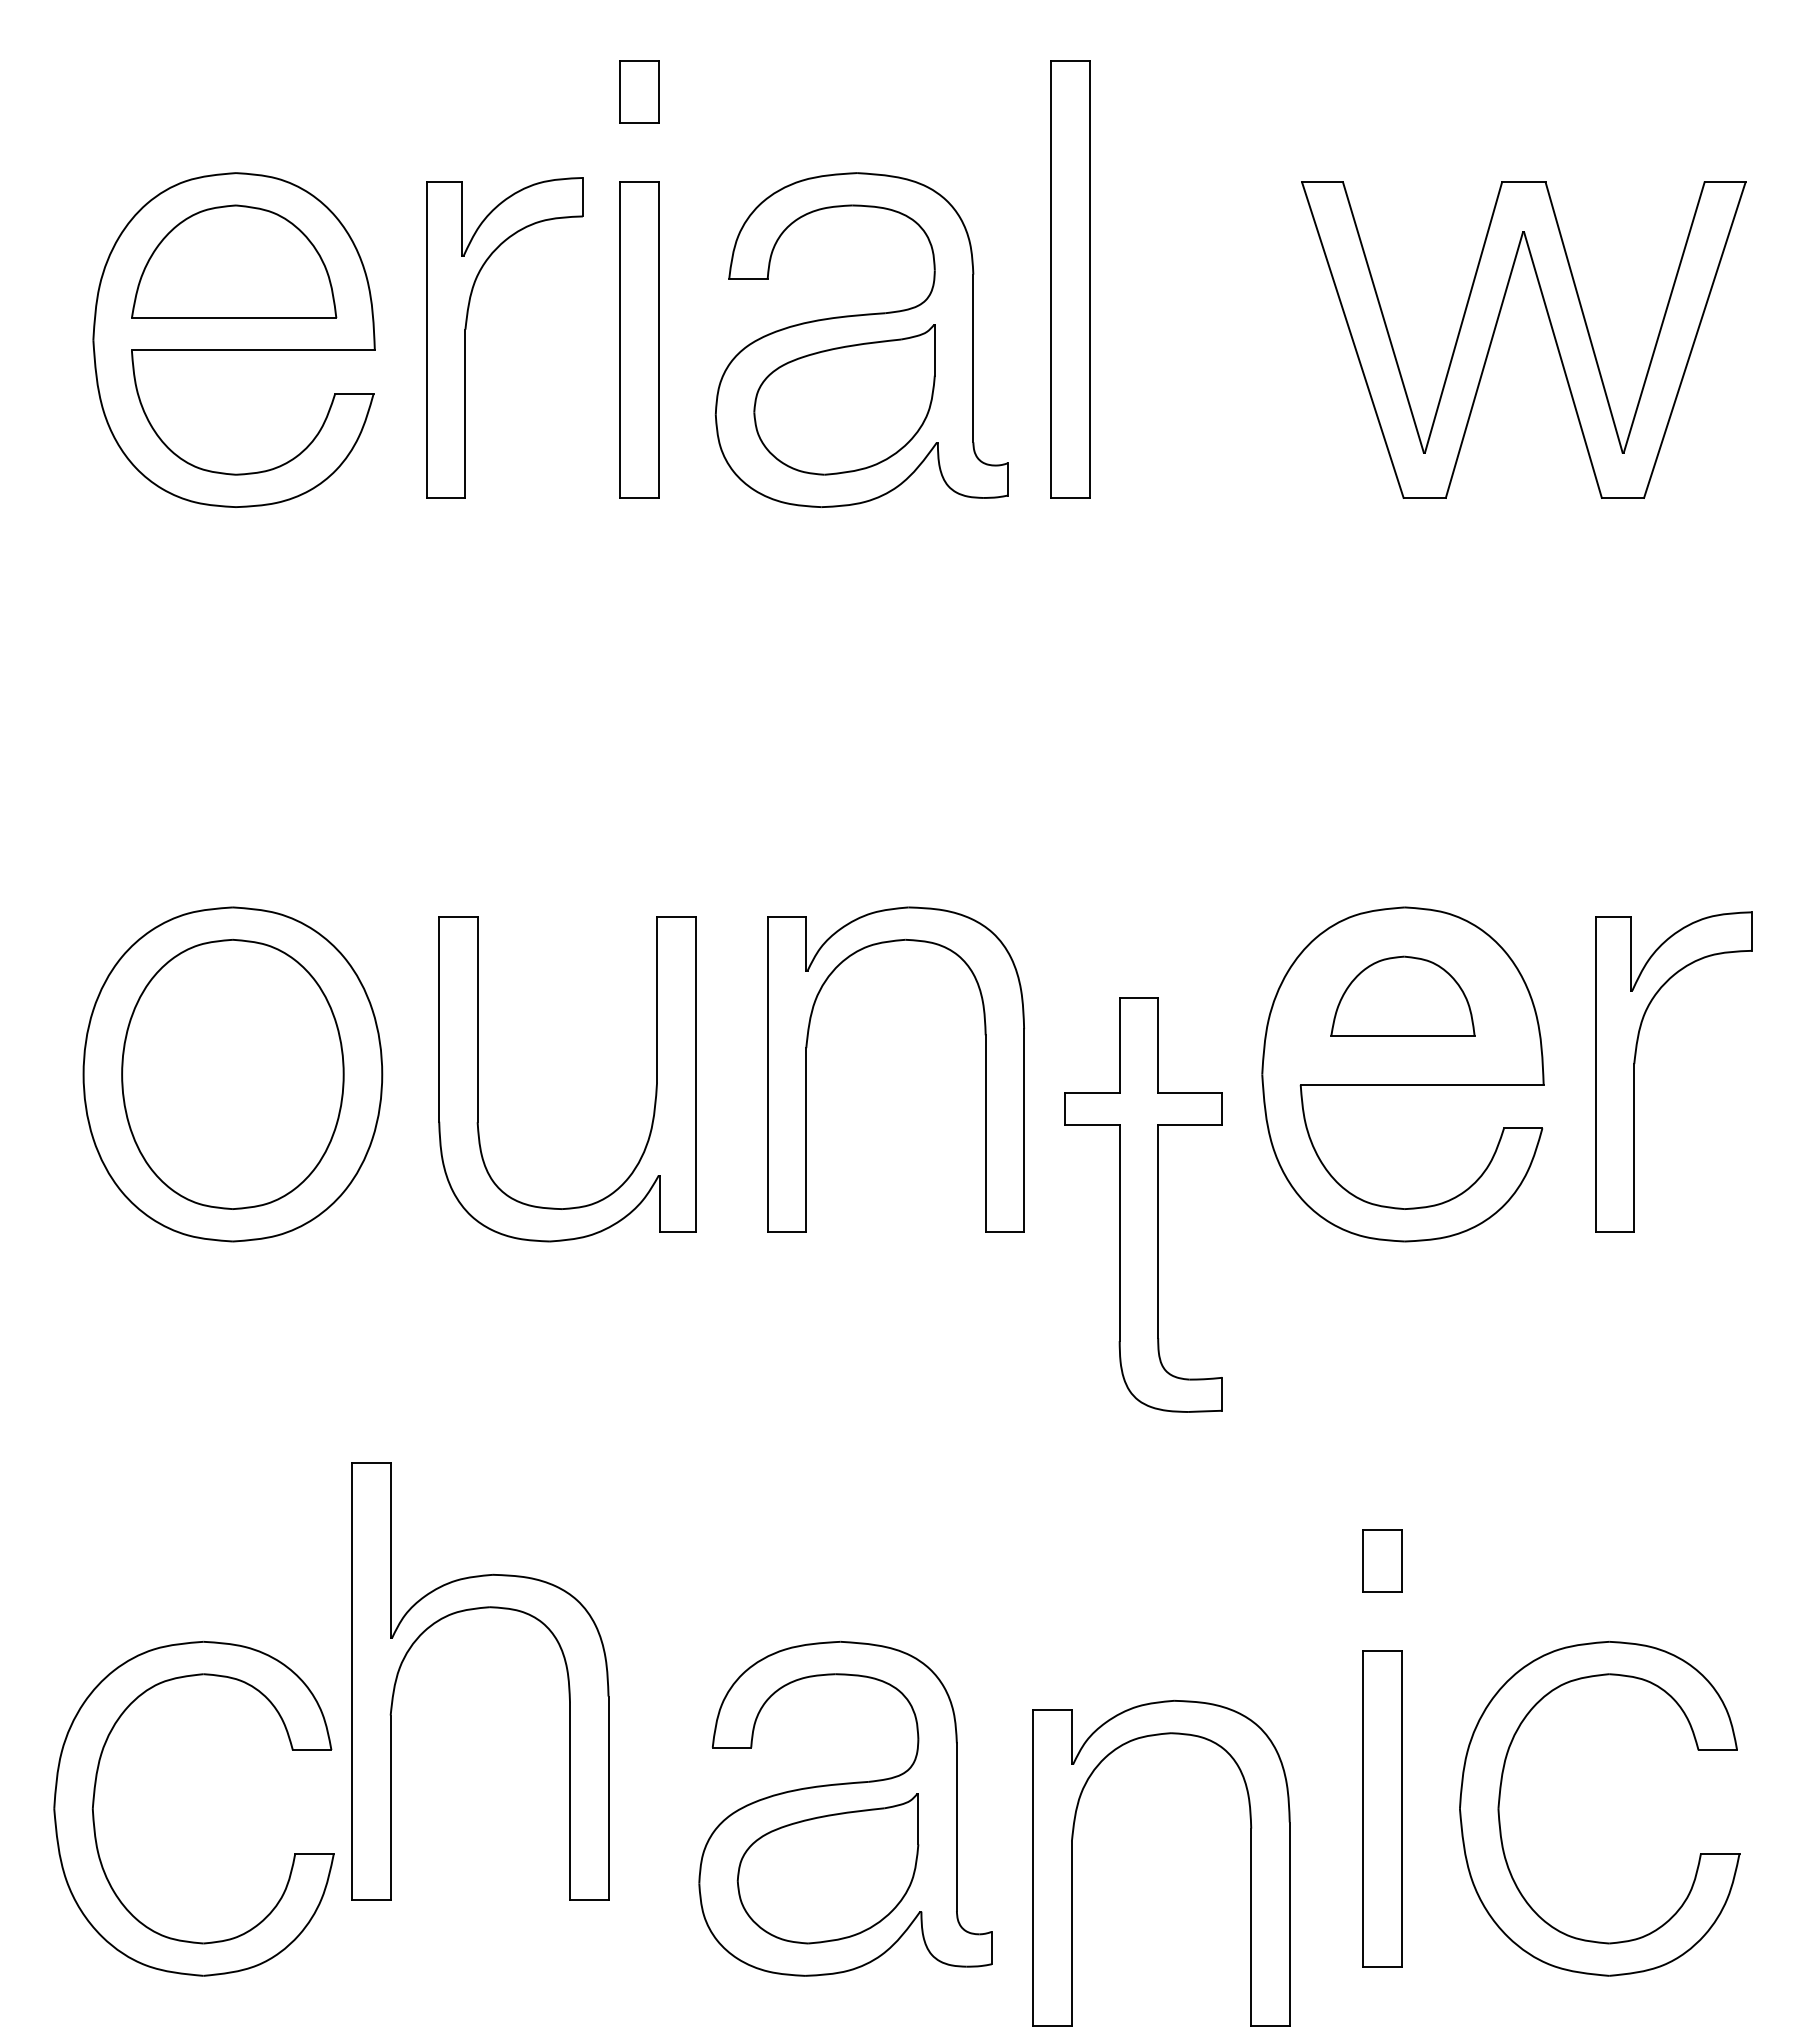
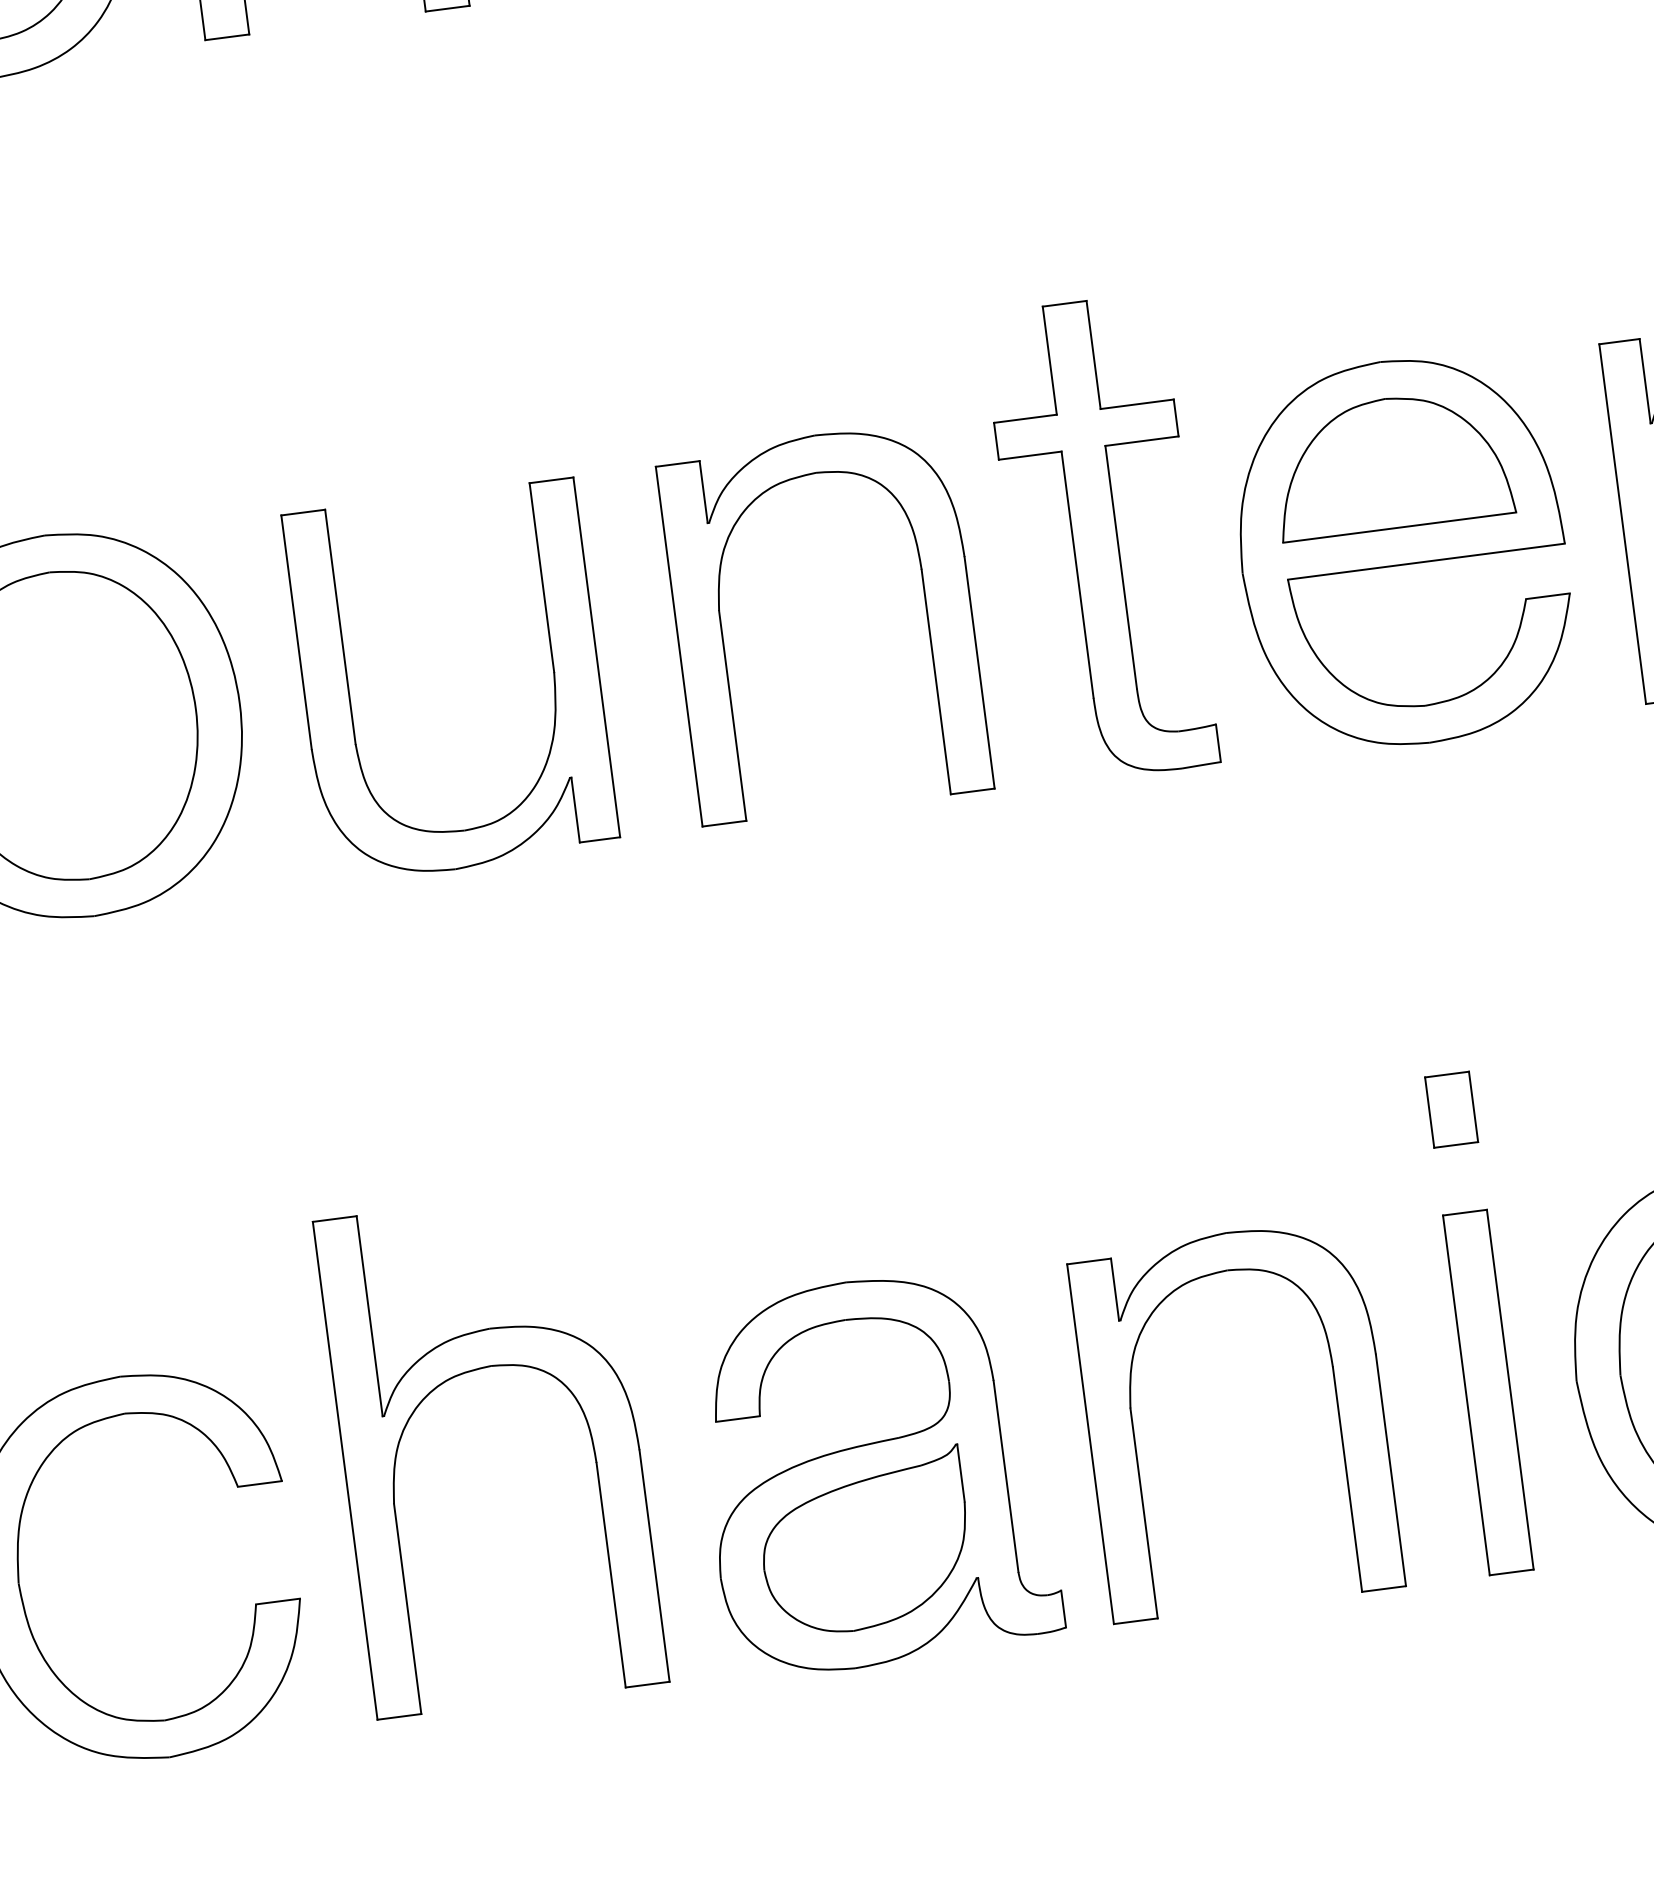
part: (1402, 995) -> (1390, 462), size x1.43
part: (1143, 1204) -> (1100, 538), moved
part: (472, 1610) -> (471, 1372), moved
part: (1072, 1863) -> (1134, 1433), moved

